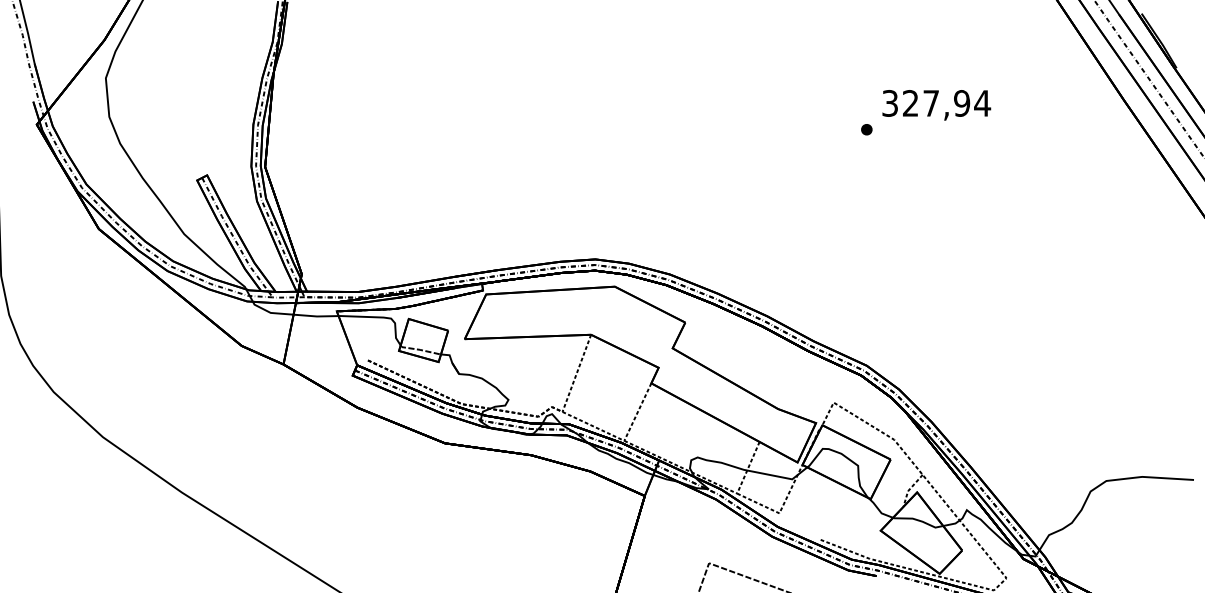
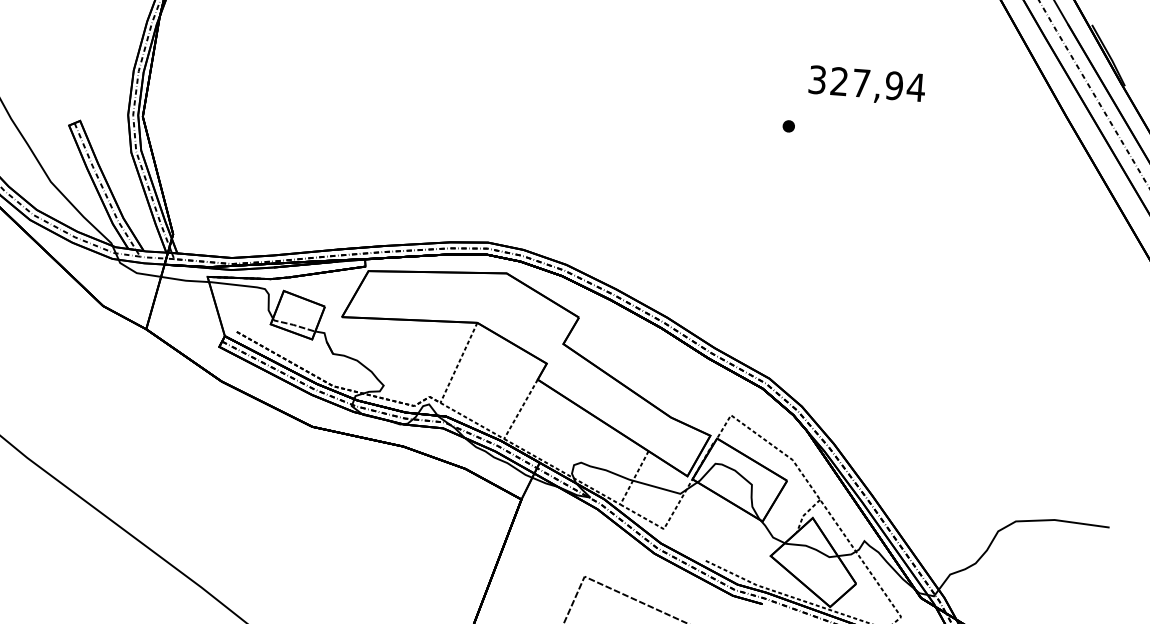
text: (936, 105) -> (866, 85), moved

